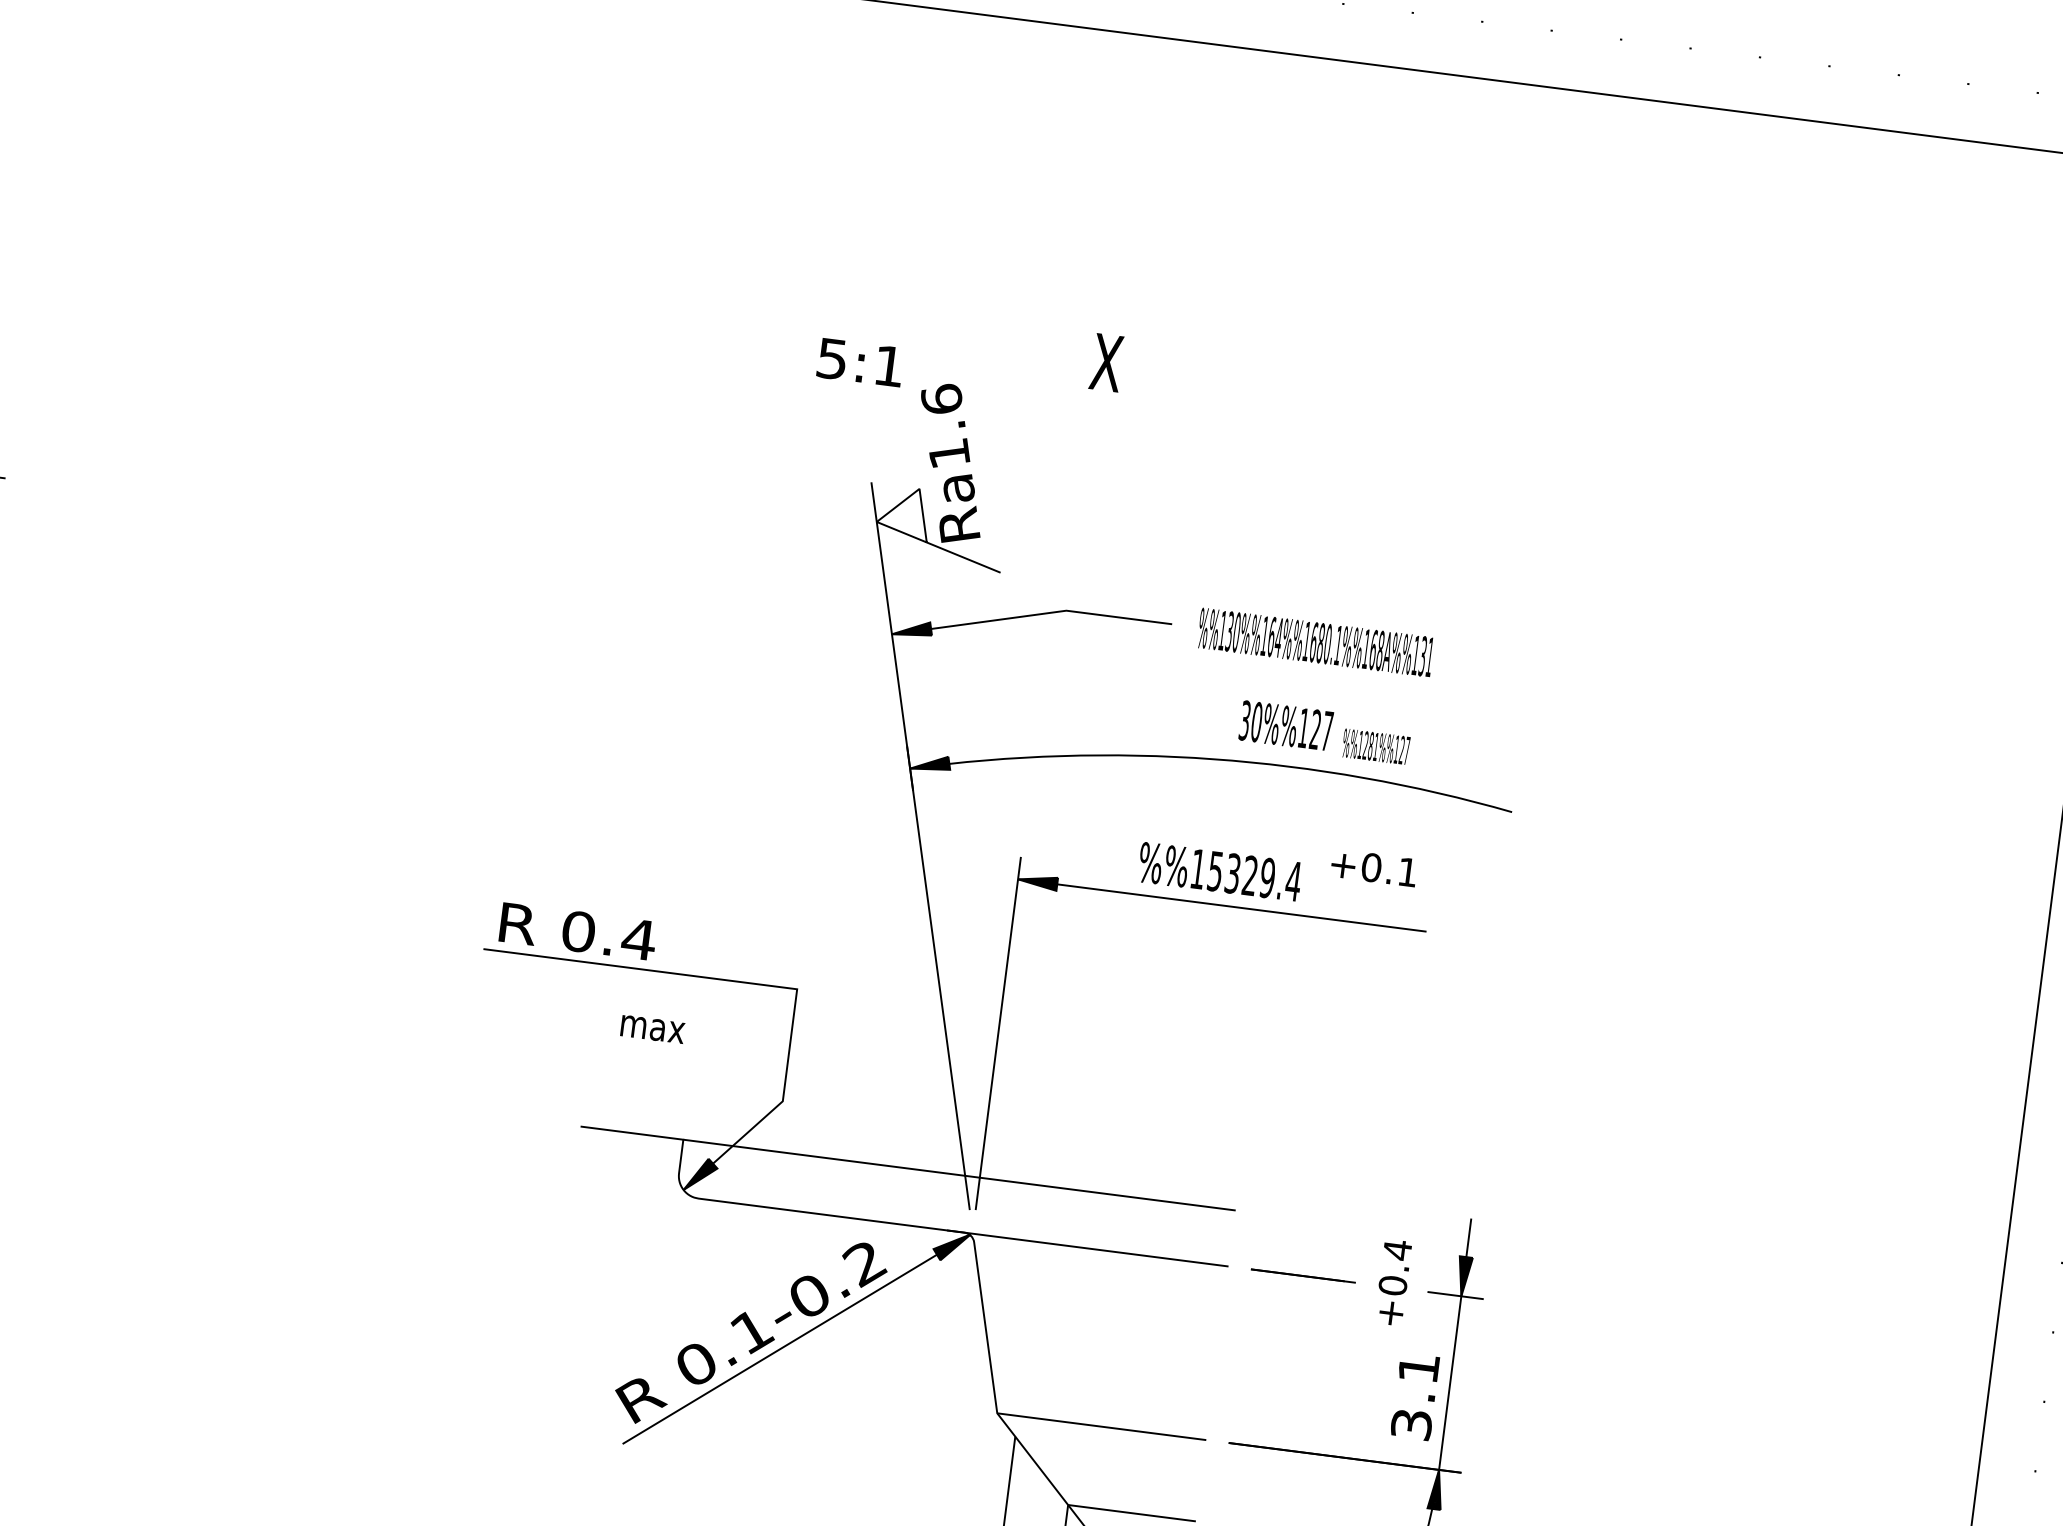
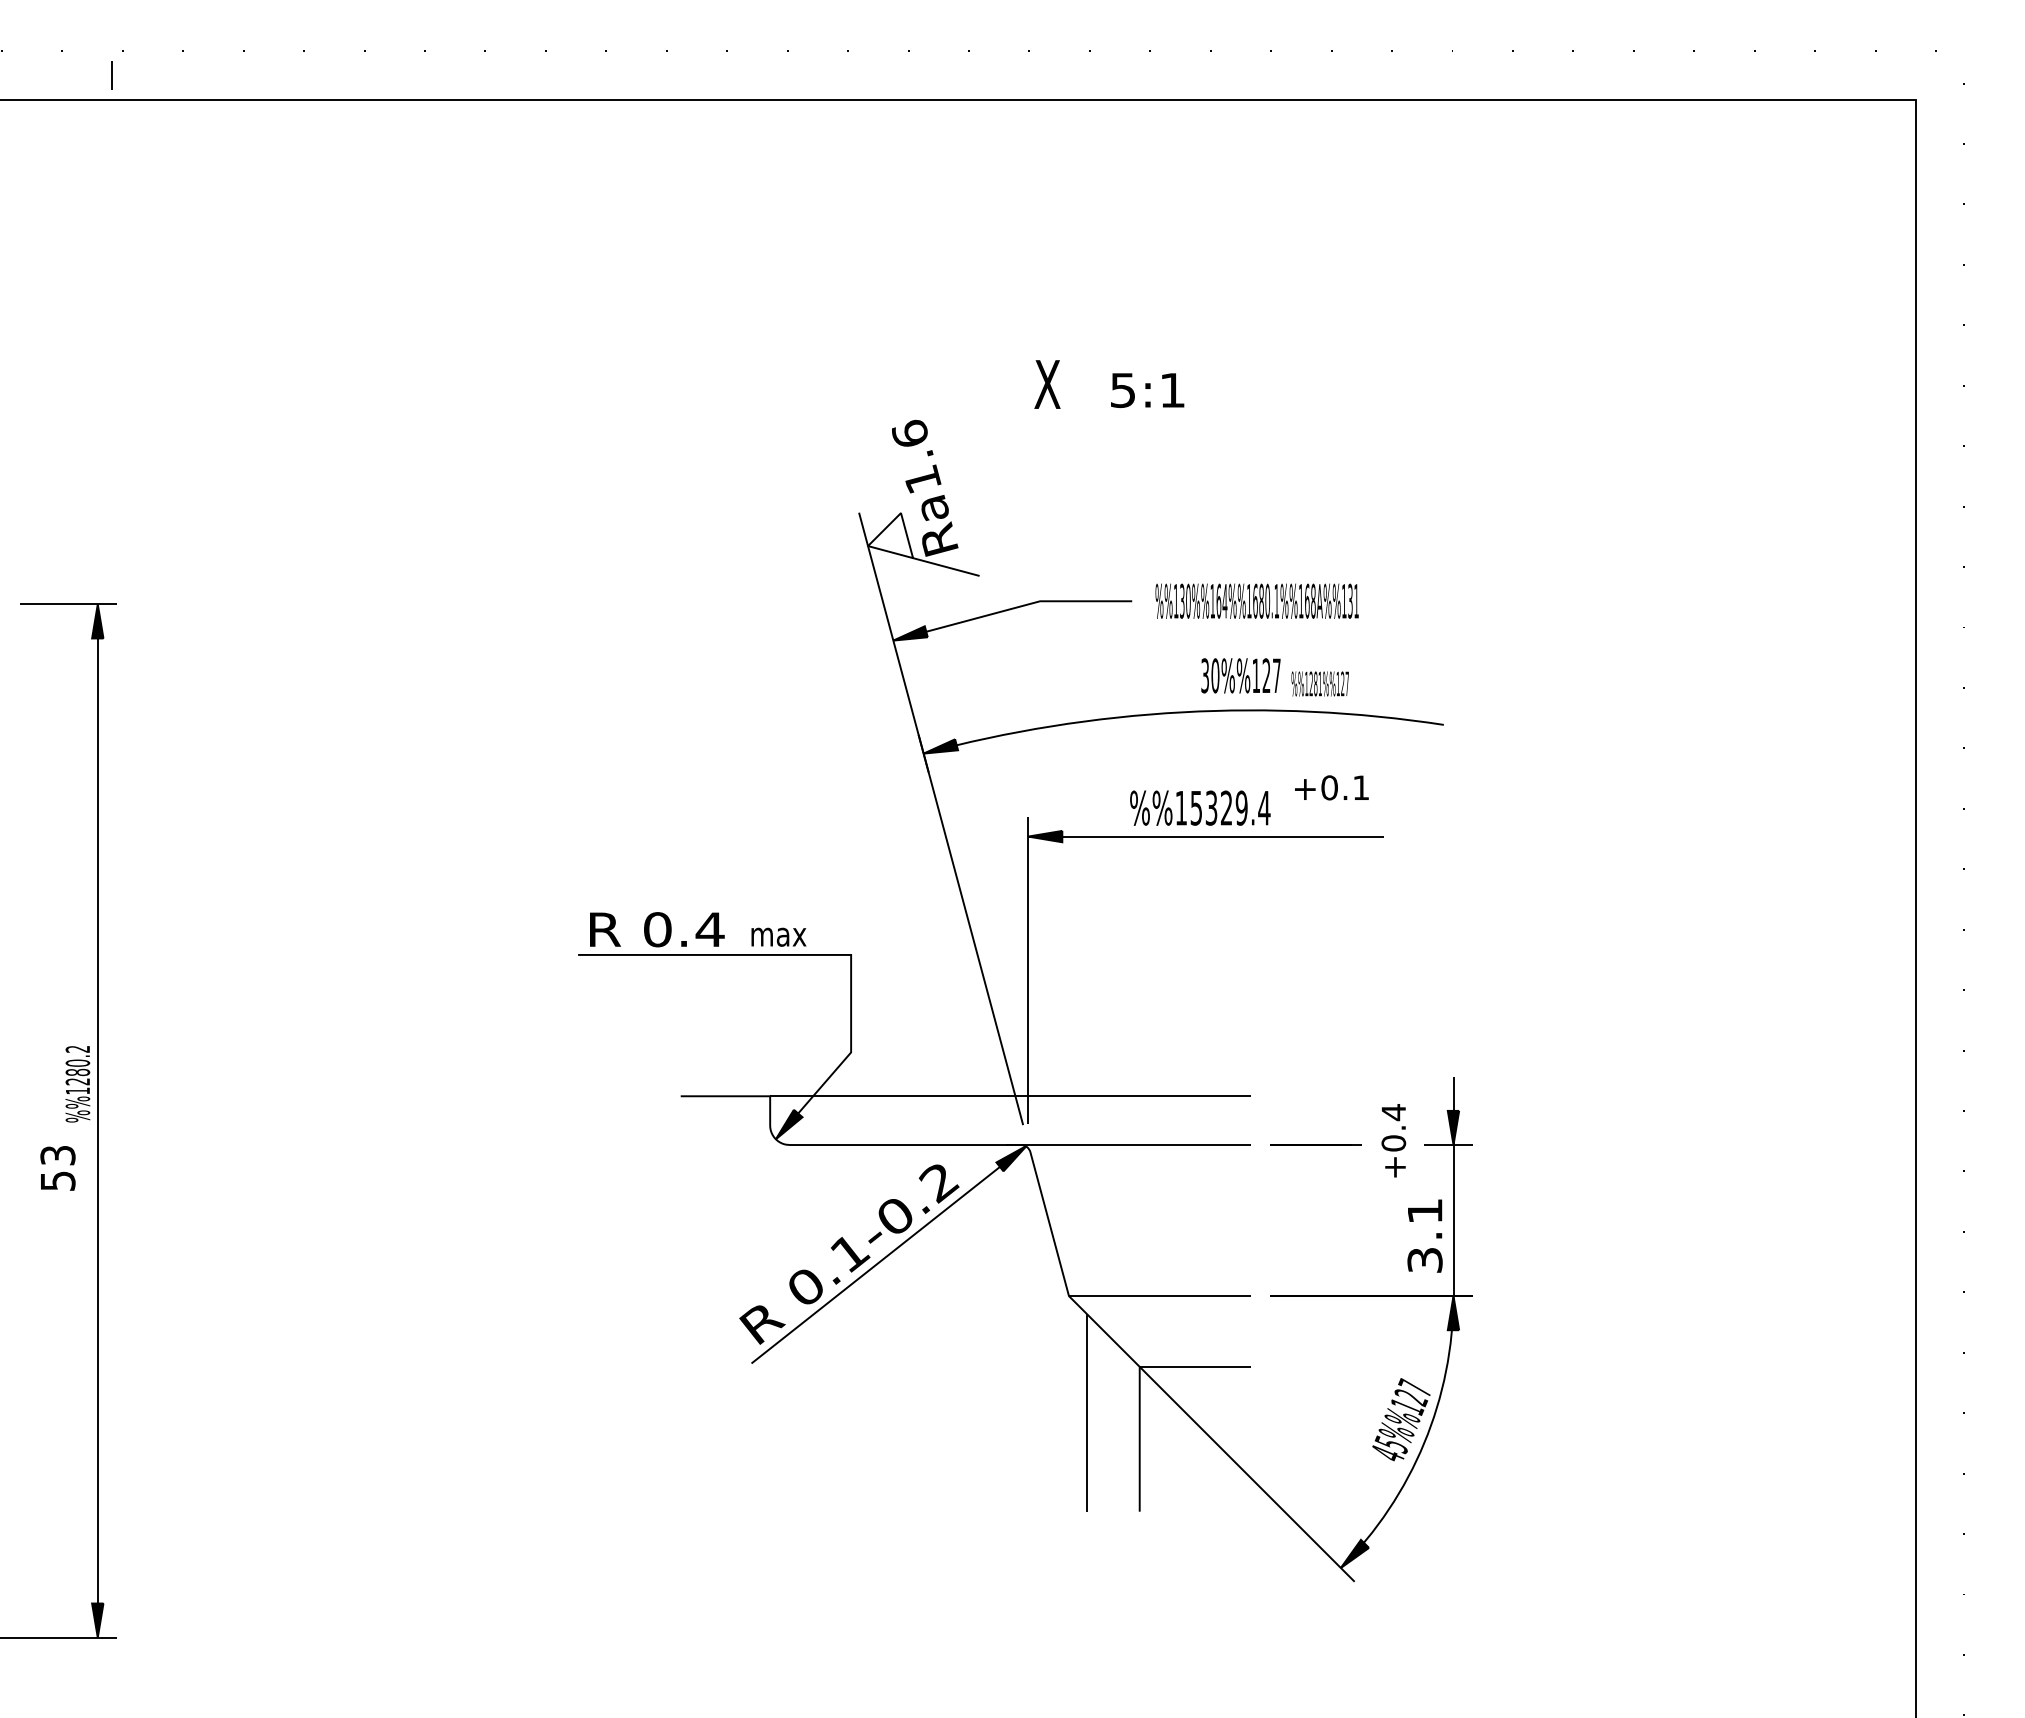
text: (860, 362) -> (1147, 390), moved
text: (652, 1028) -> (778, 936), moved

